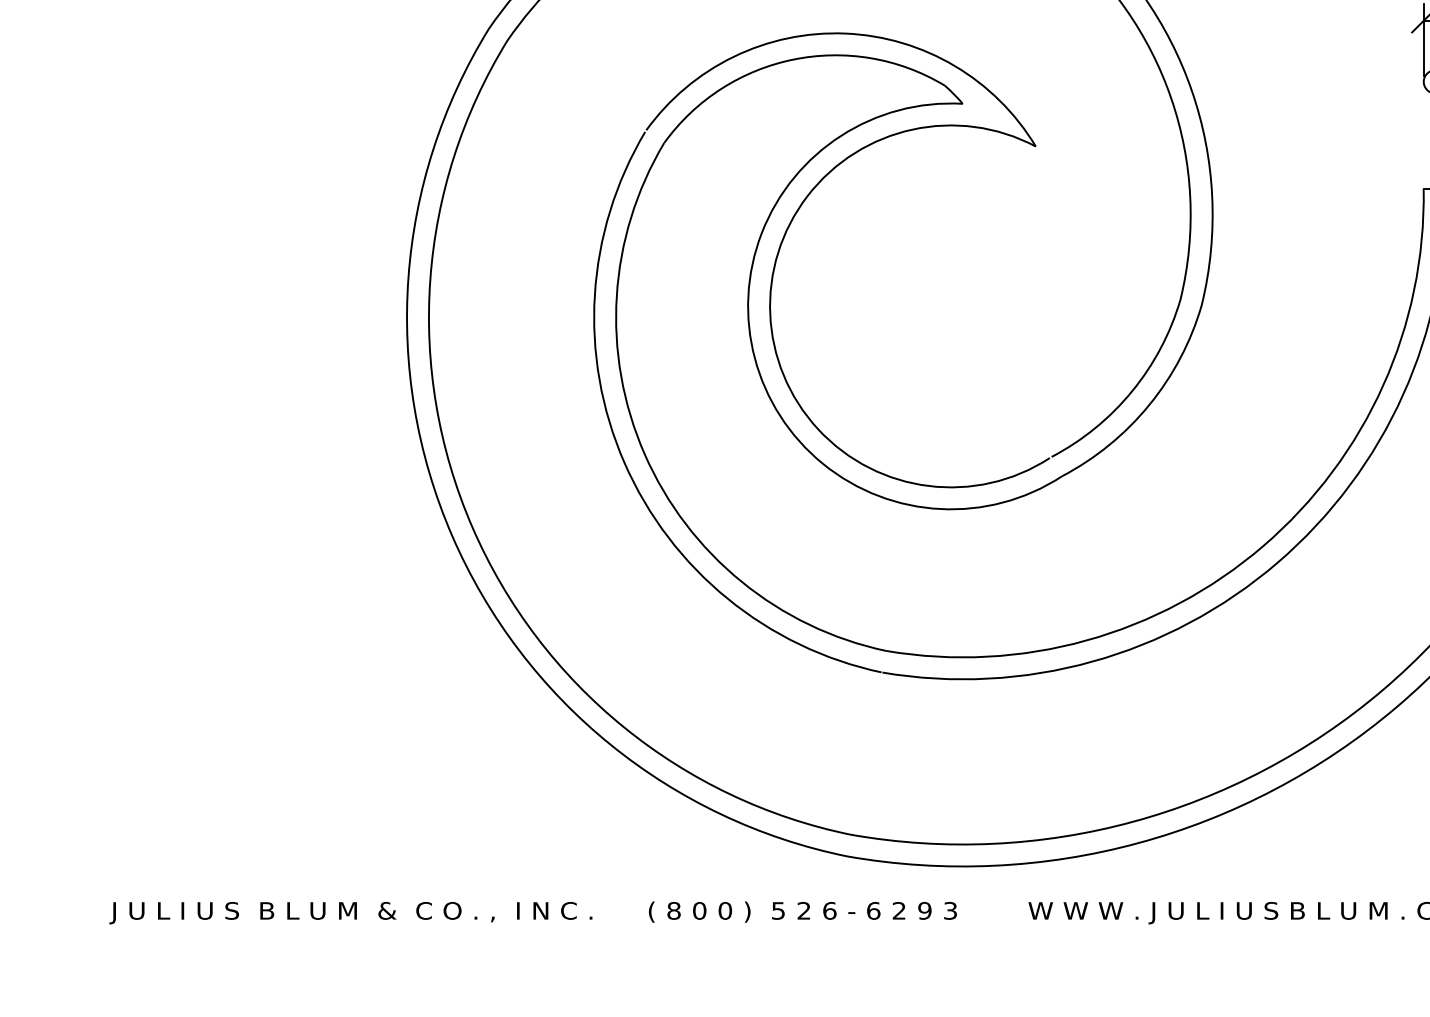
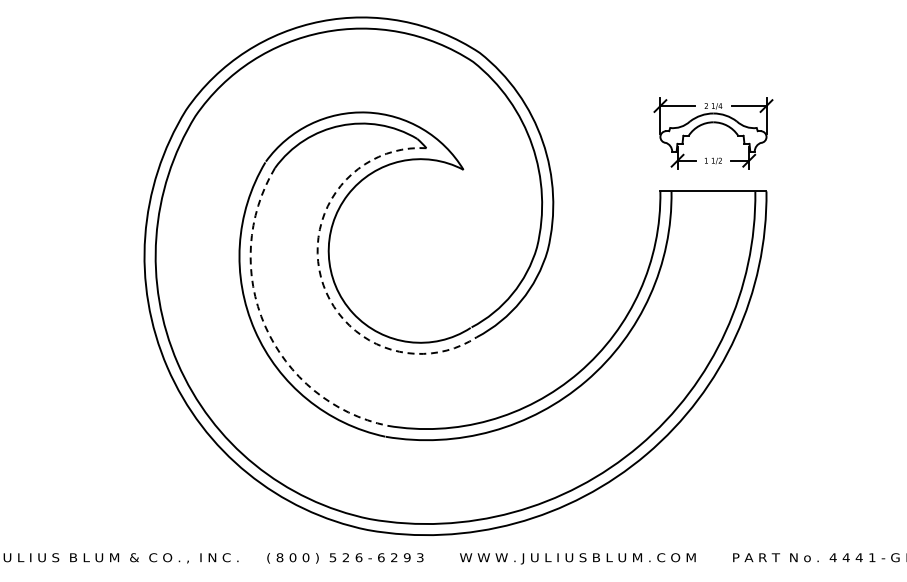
arc: (755, 358) -> (321, 277), solid -> dashed
arc: (645, 453) -> (265, 325), solid -> dashed

